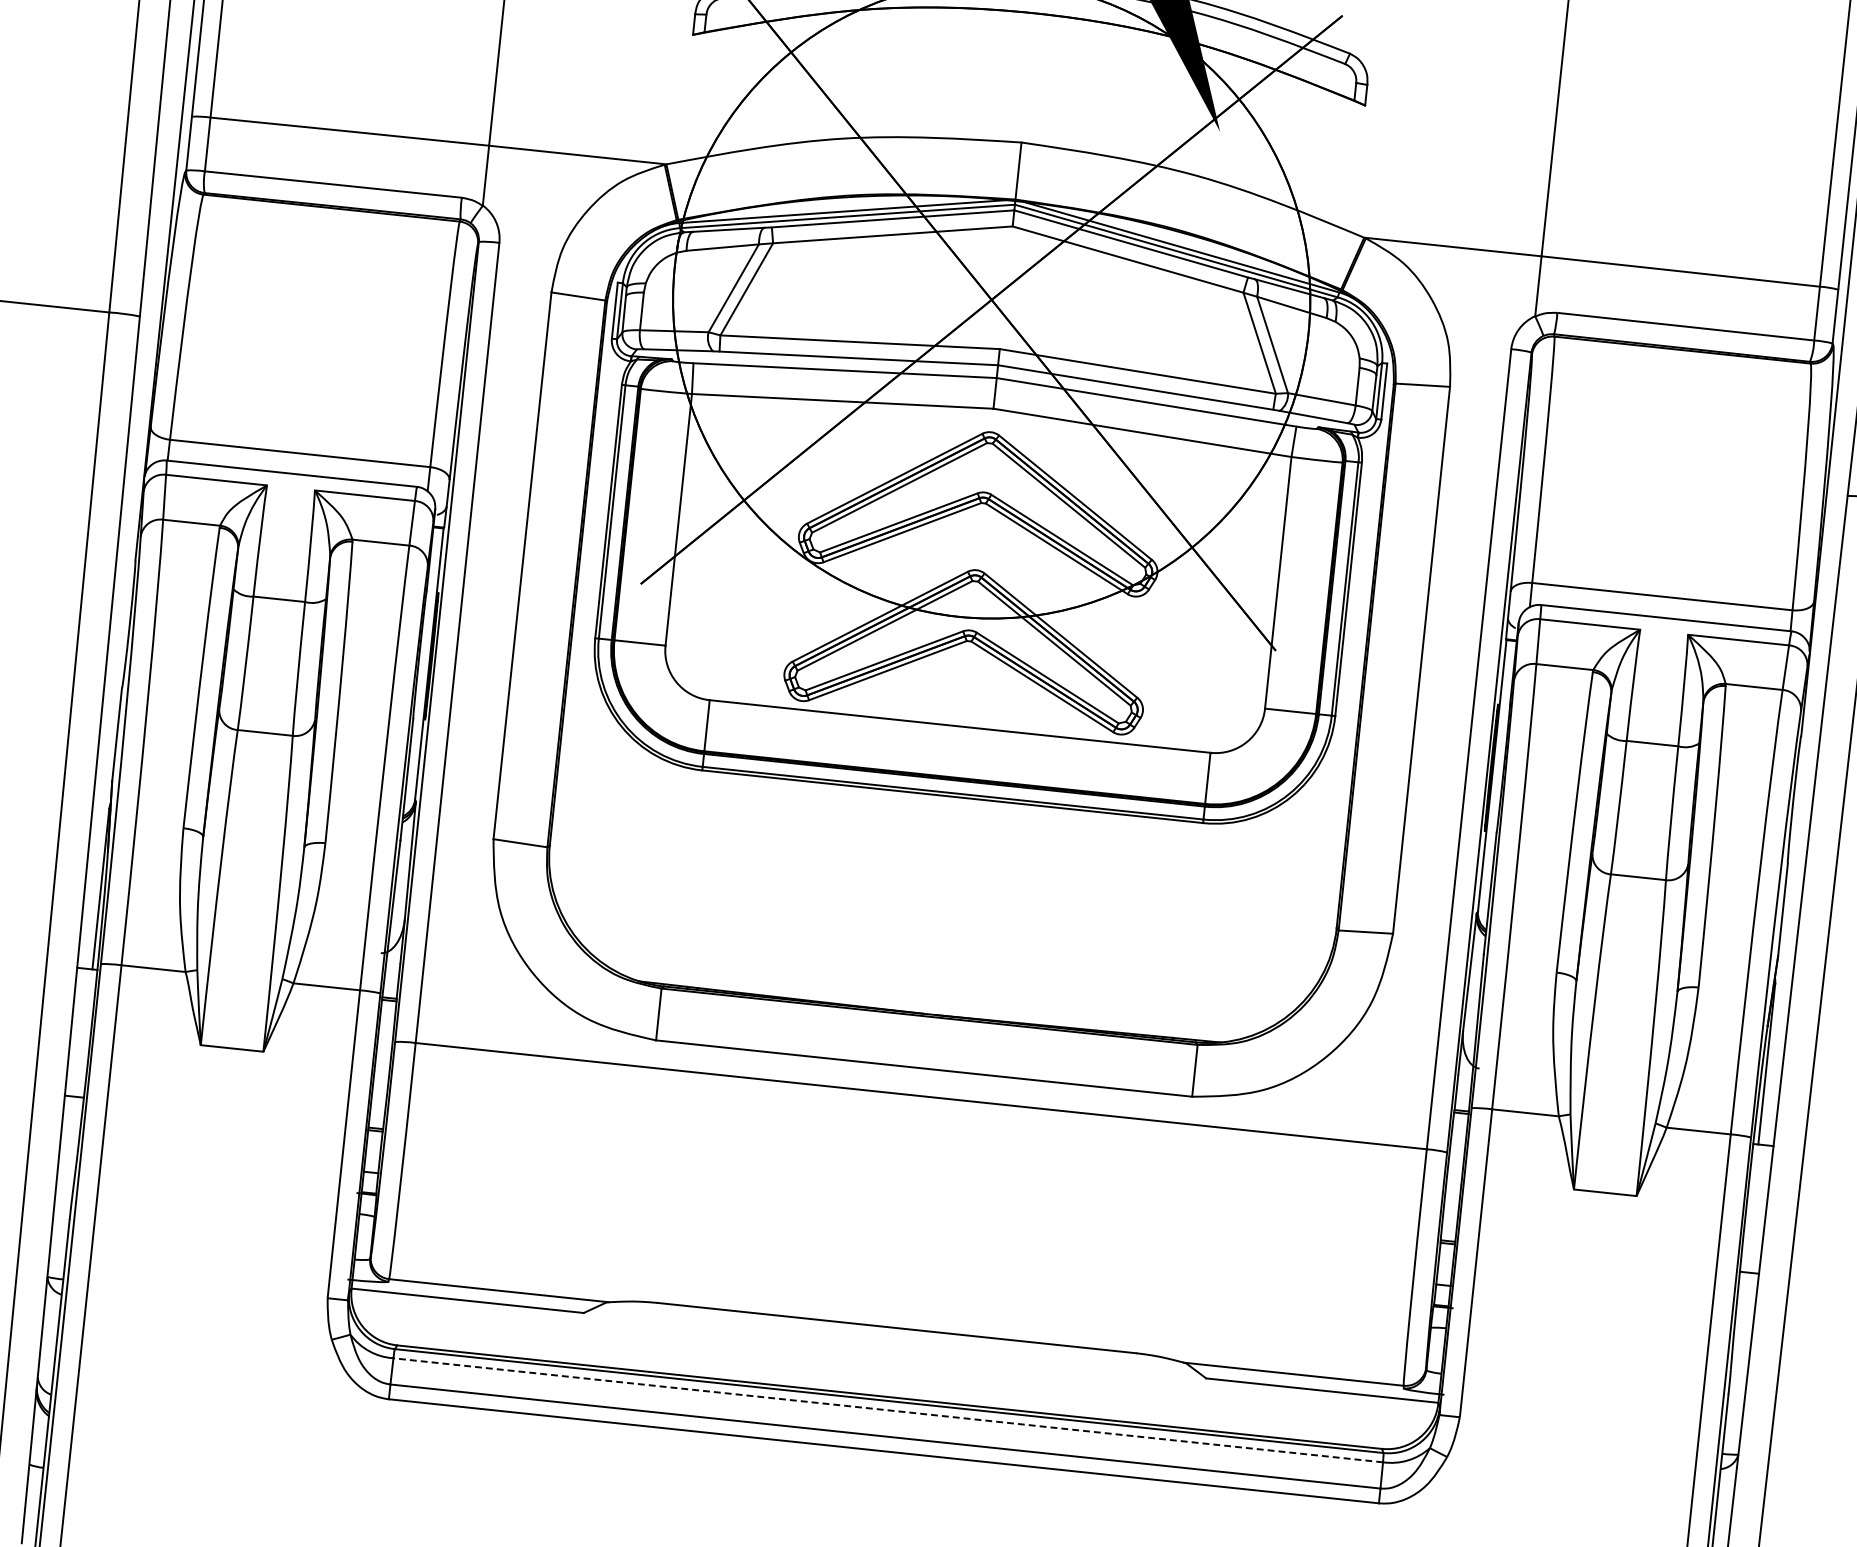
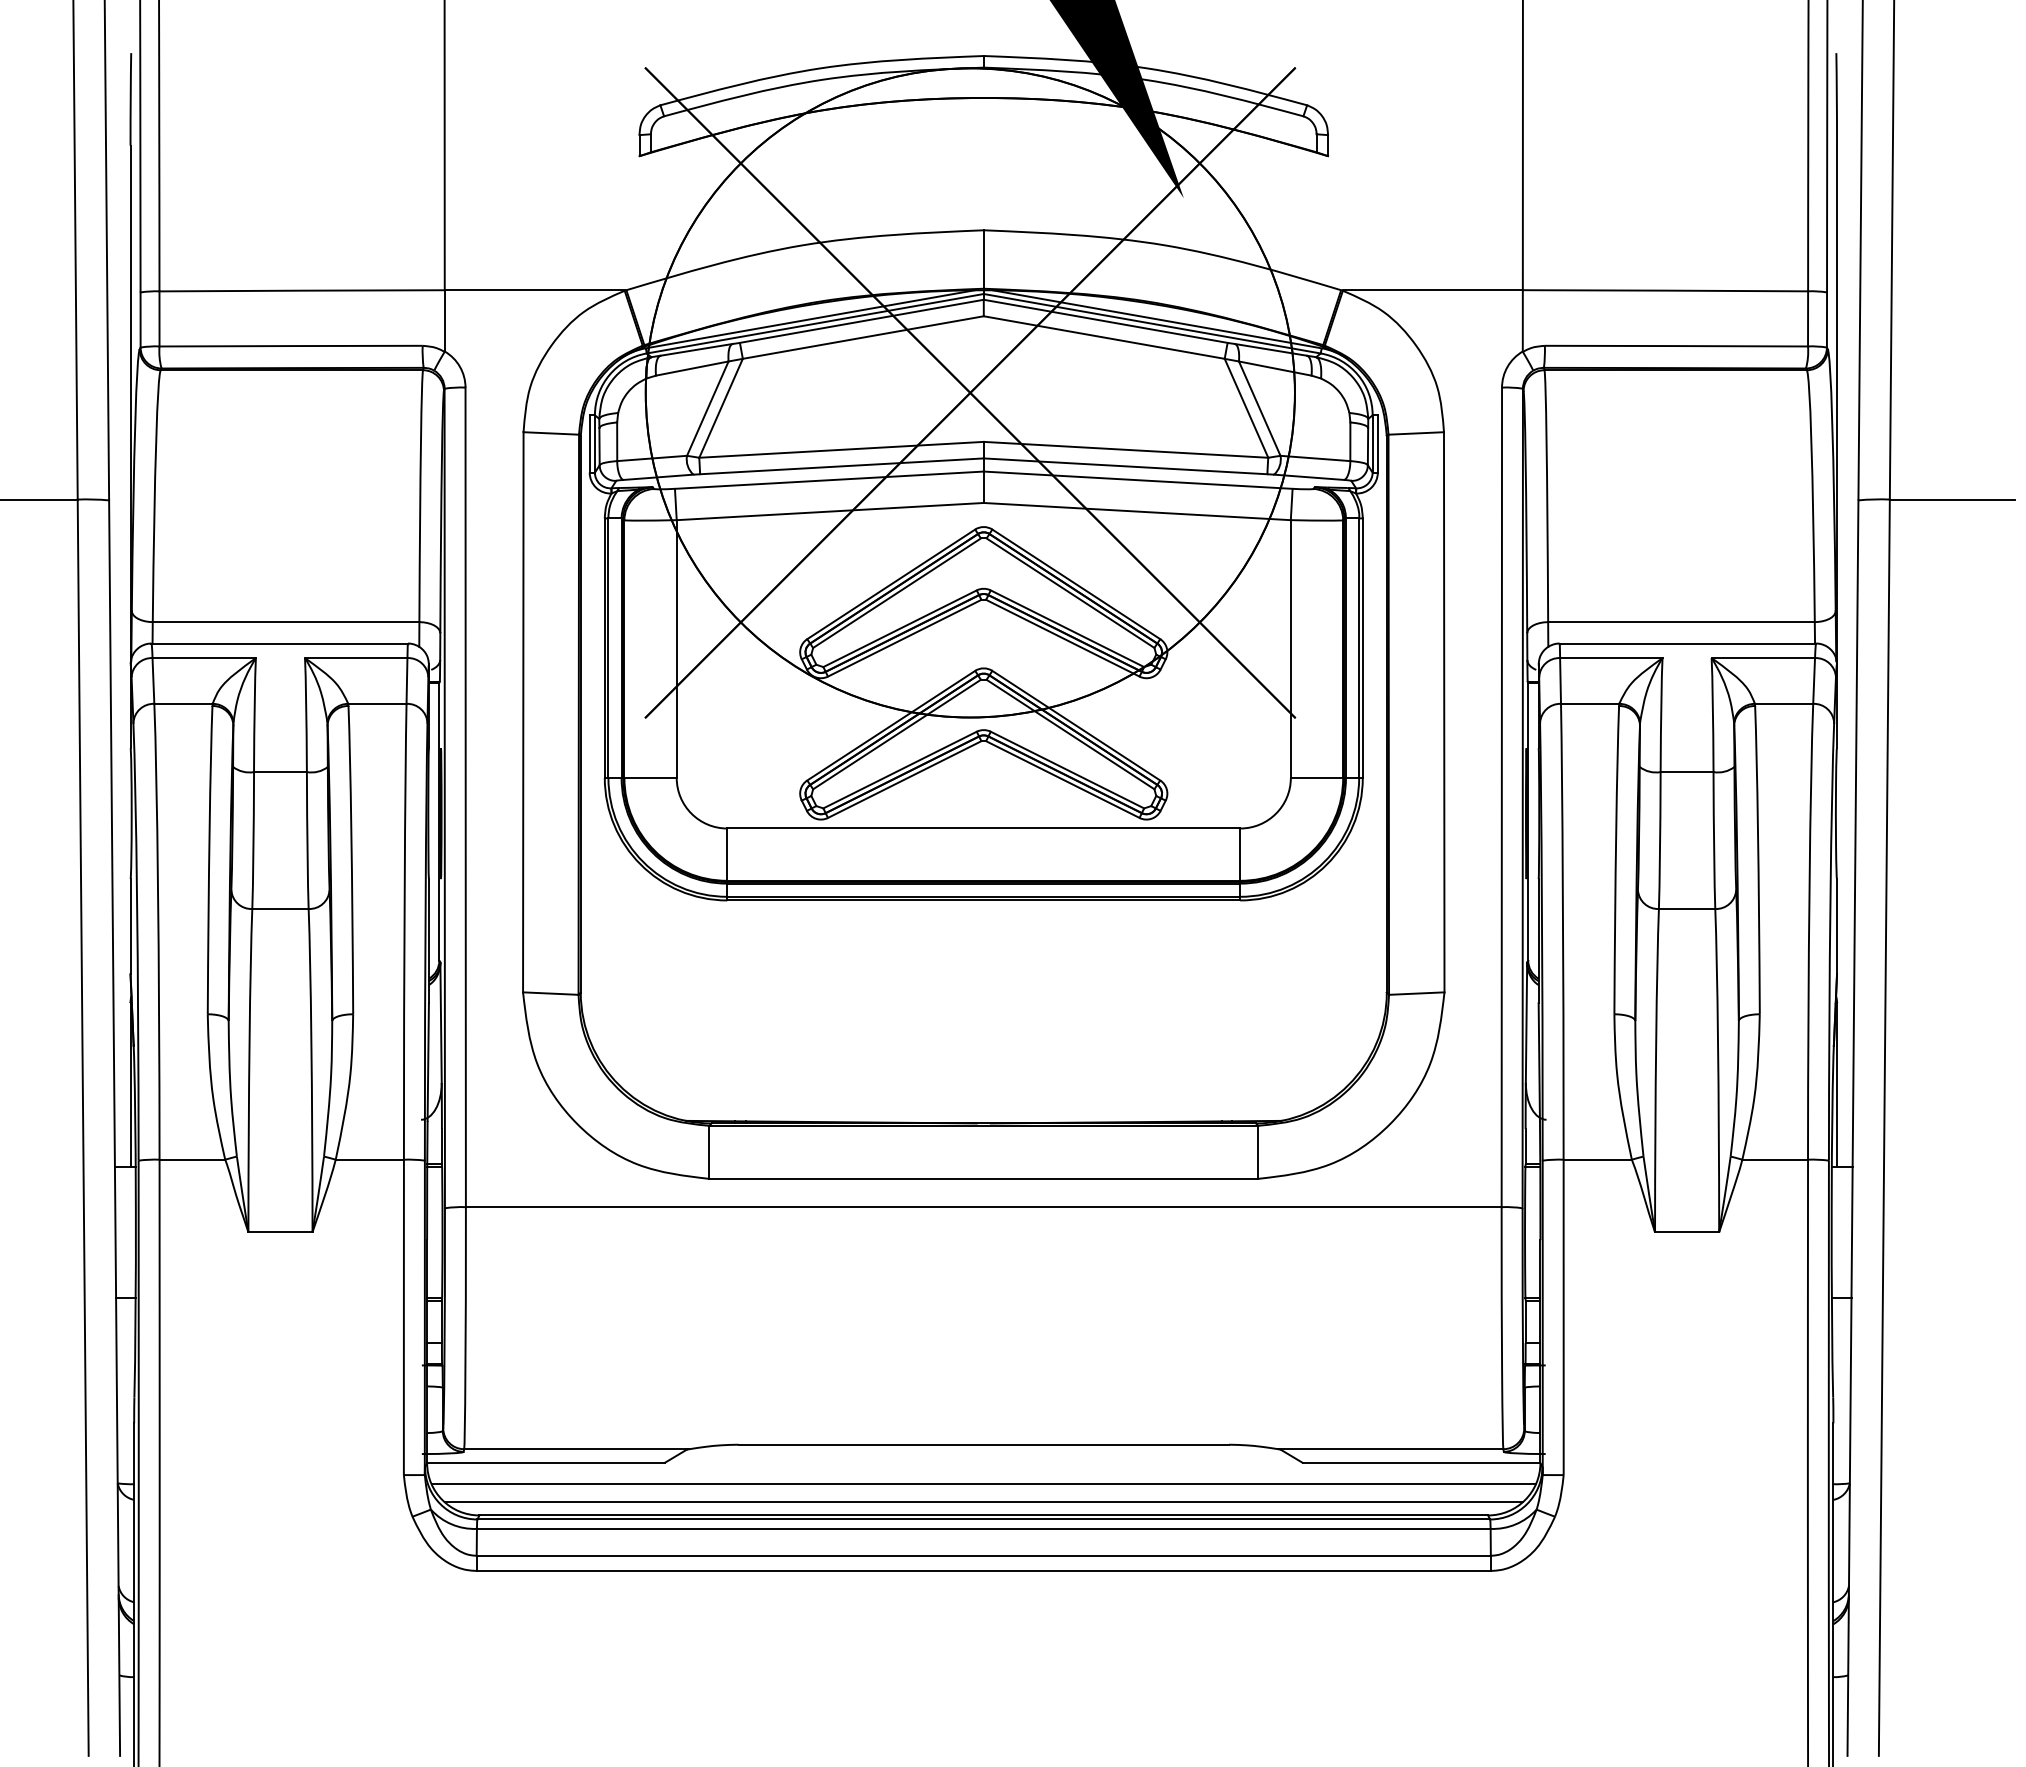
line: (892, 1366) -> (983, 1484), added
line: (890, 1384) -> (983, 1502), added
line: (888, 1409) -> (983, 1528), dashed -> solid

